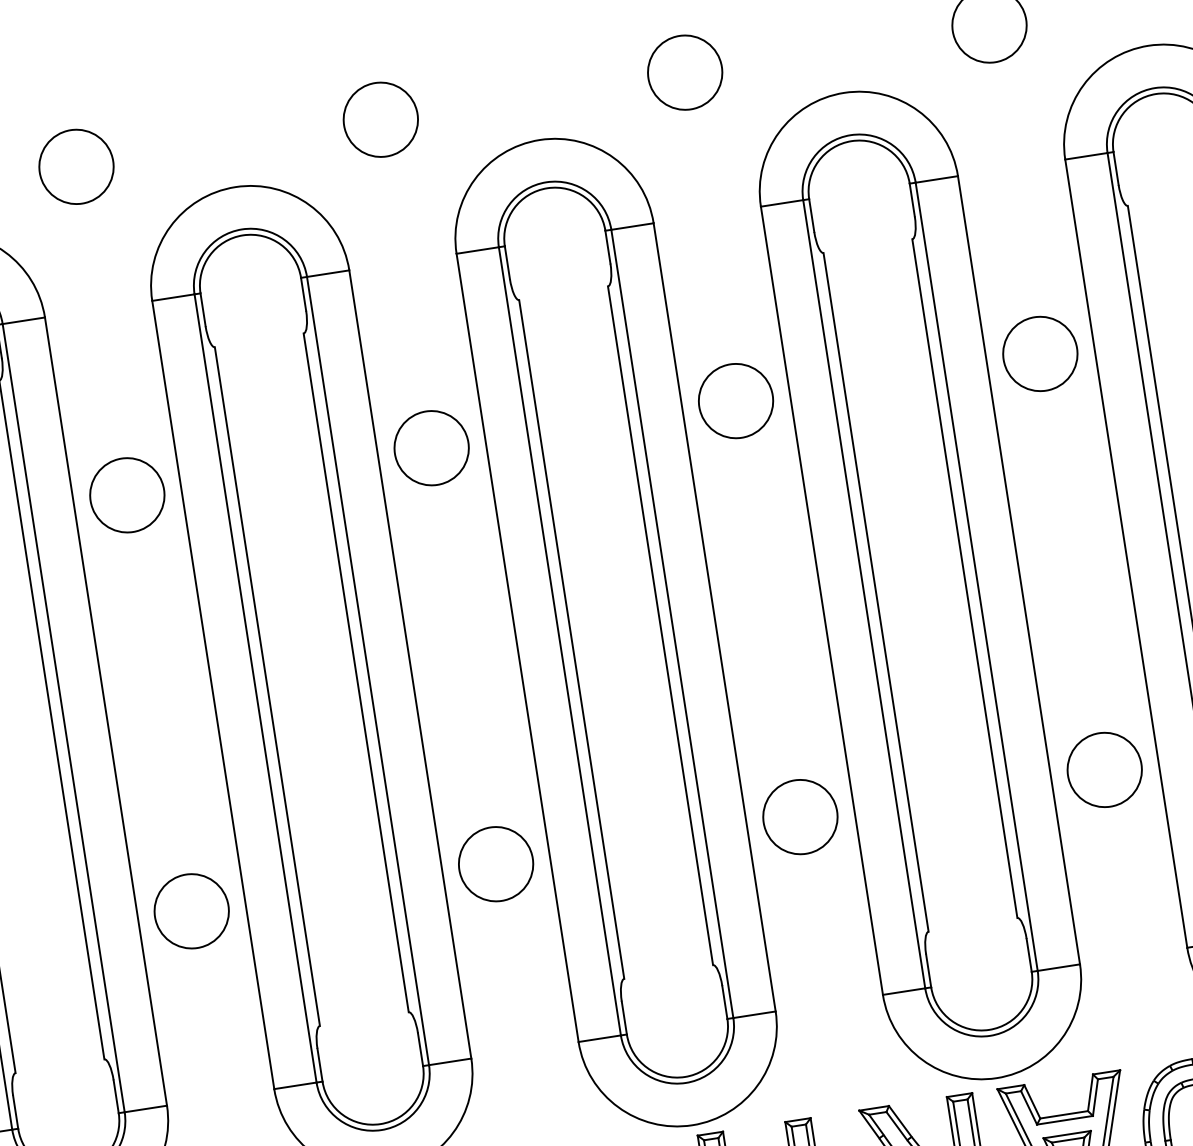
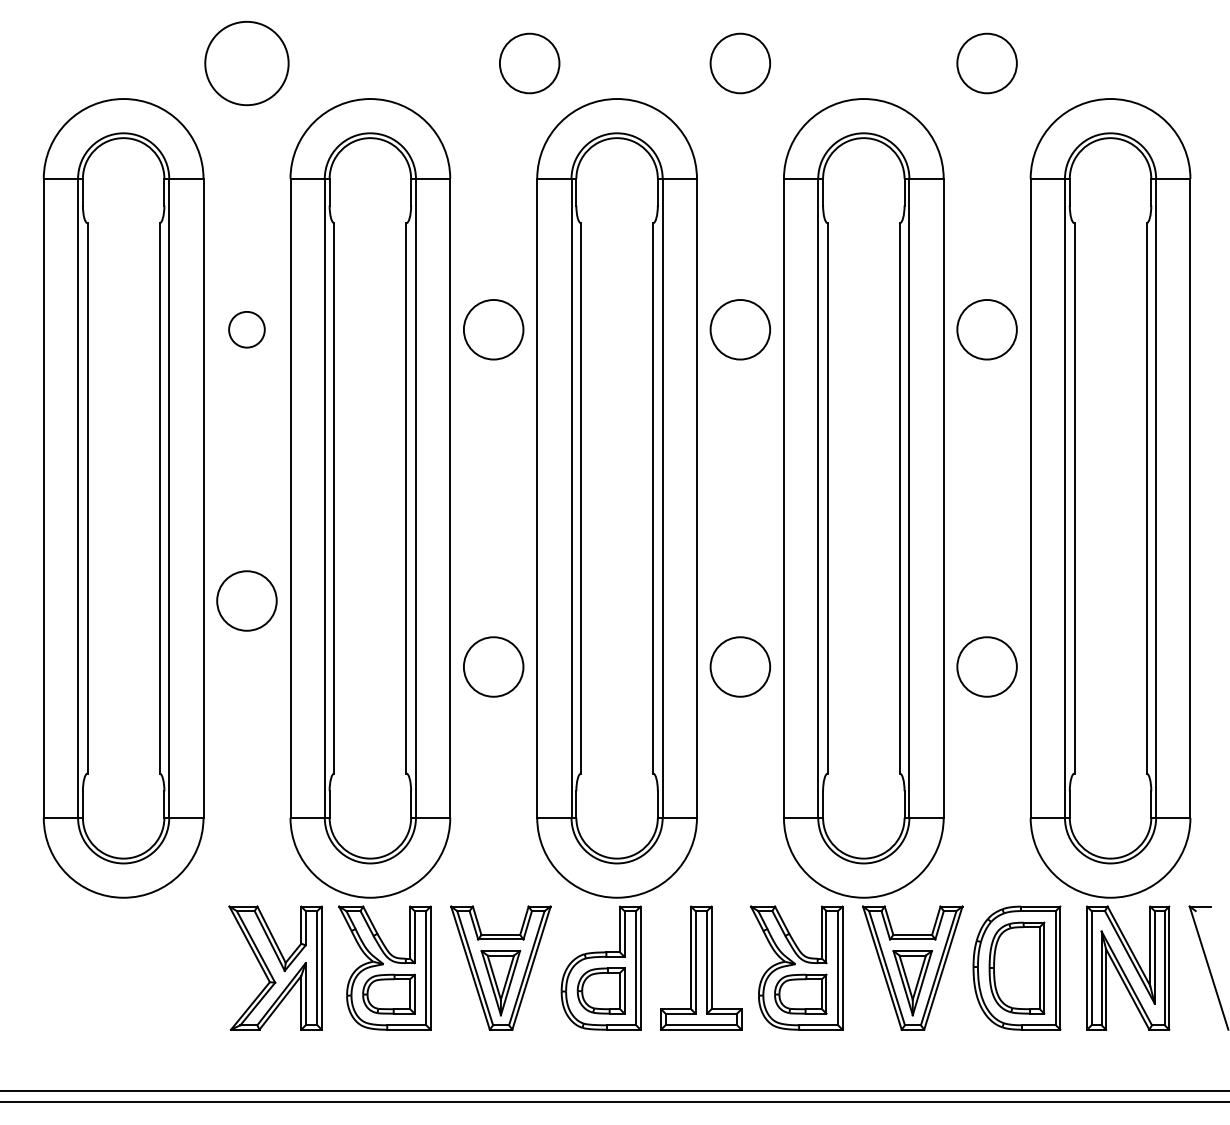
circle: (380, 119) -> (529, 63), moved
circle: (75, 166) -> (246, 63), size x1.4
circle: (126, 495) -> (246, 329), size x0.6
circle: (191, 910) -> (246, 600), moved

